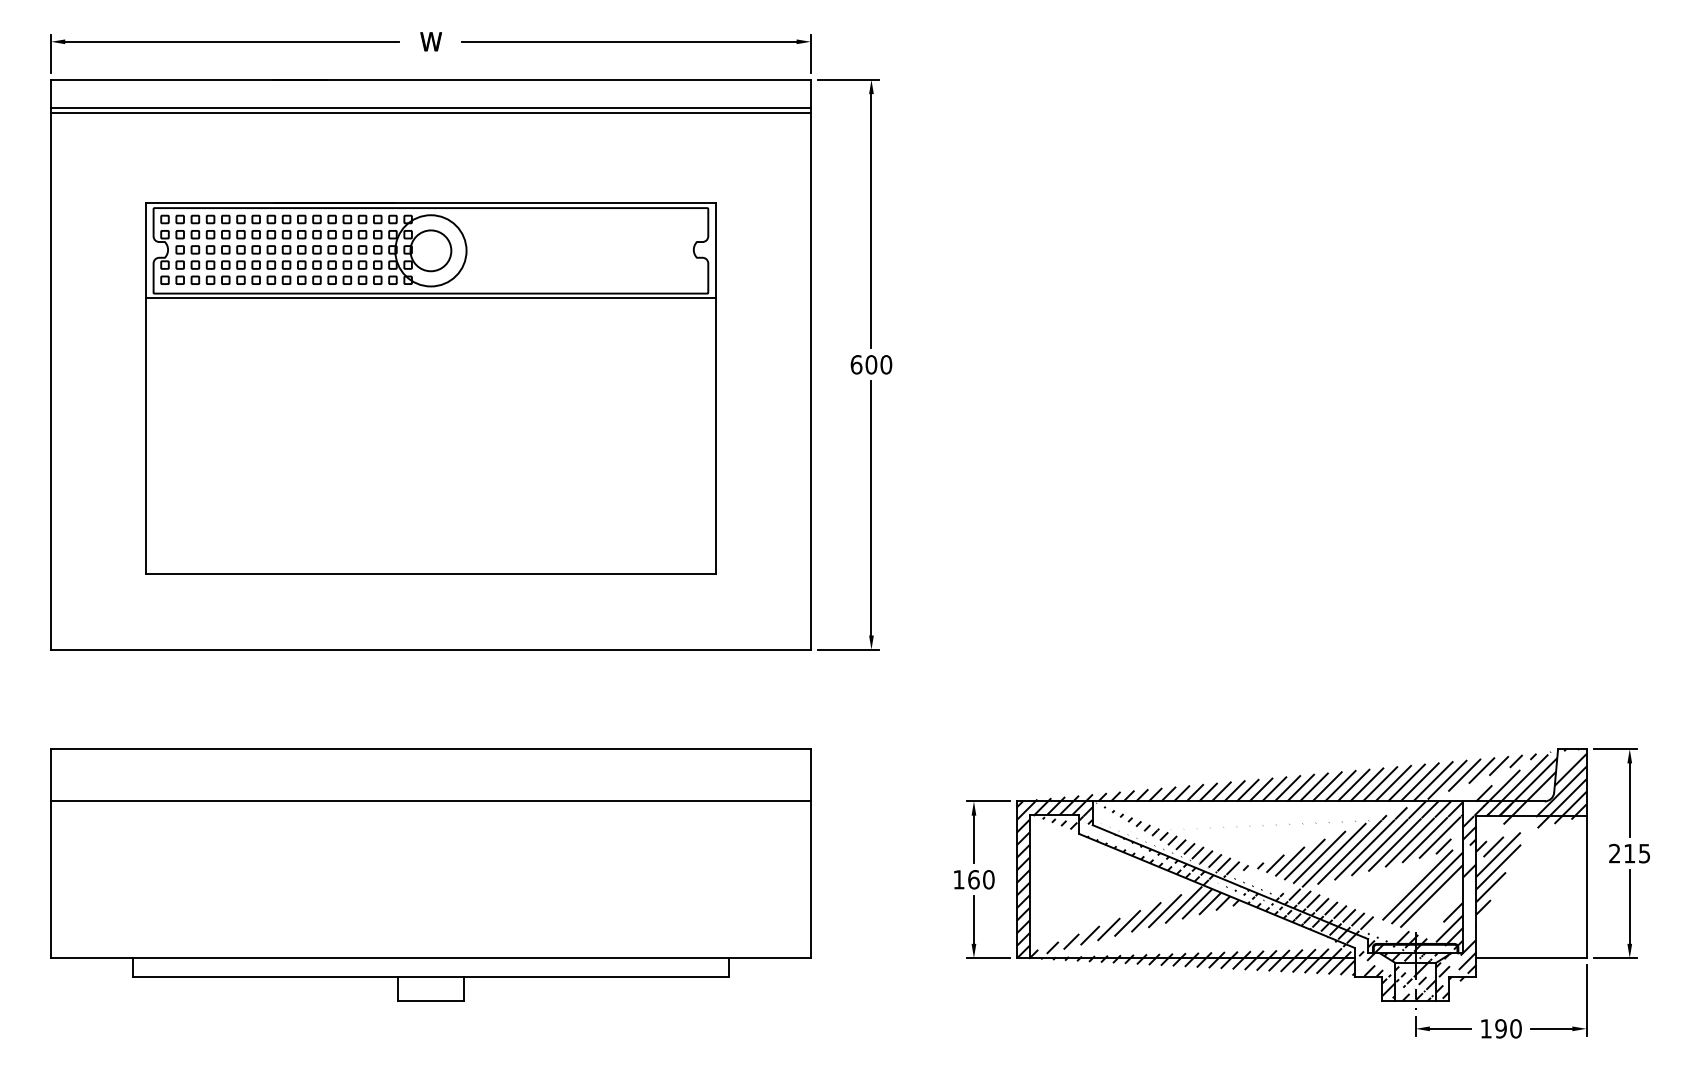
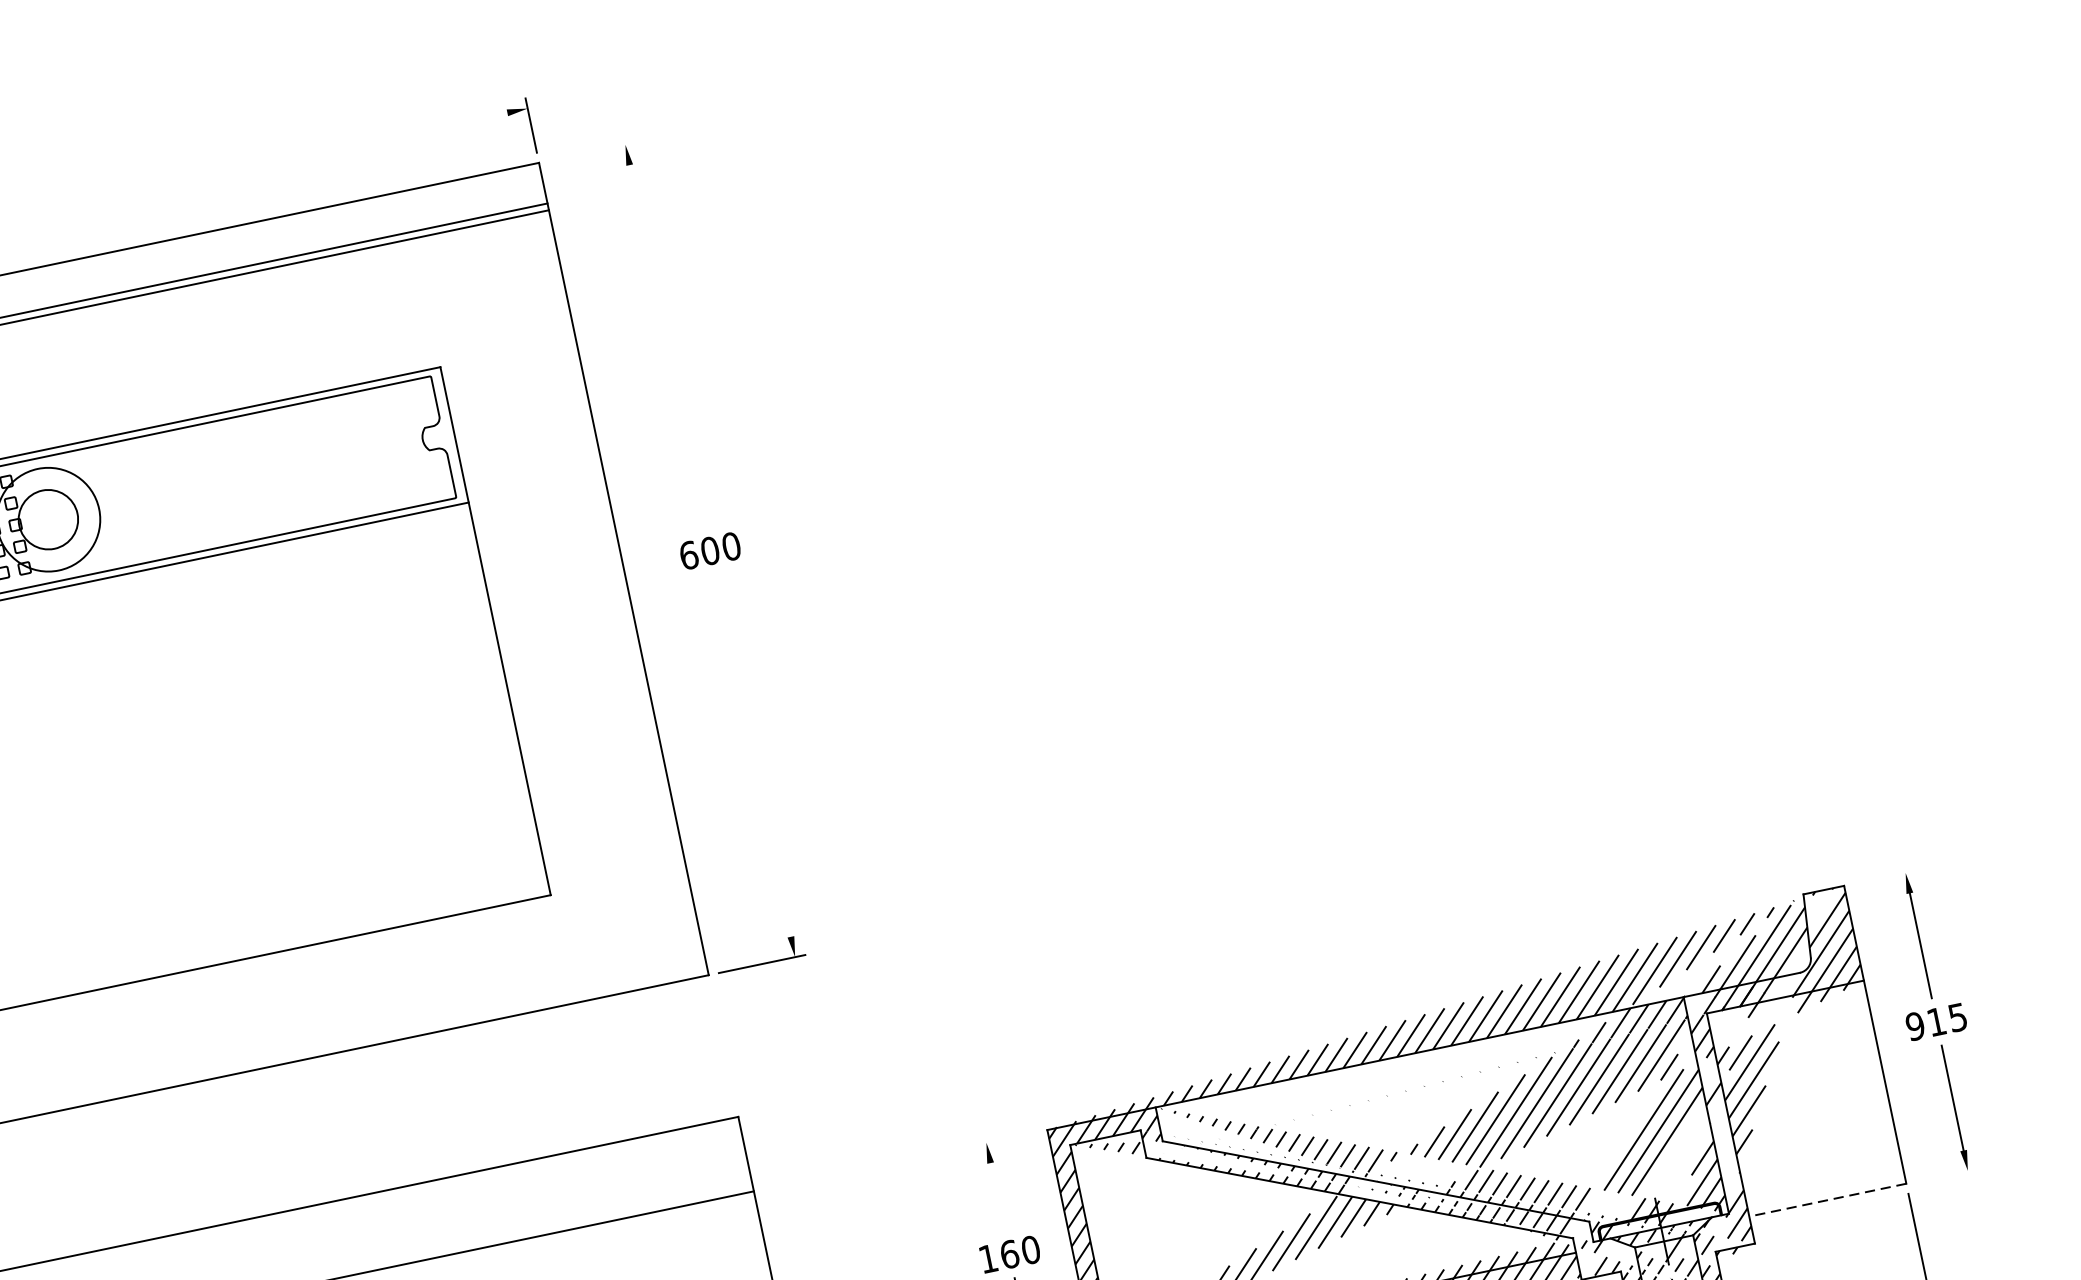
line: (629, 41) -> (269, 162), removed
line: (847, 79) -> (591, 151), removed
line: (871, 221) -> (667, 346), removed
line: (871, 508) -> (753, 755), removed
line: (1614, 749) -> (1883, 878), removed
line: (987, 801) -> (1005, 1138), removed
line: (973, 839) -> (997, 1197), removed
text: (1614, 853) -> (1914, 1026), 215 -> 915
line: (1531, 958) -> (1827, 1200), solid -> dashed
line: (1614, 958) -> (1946, 1175), removed

